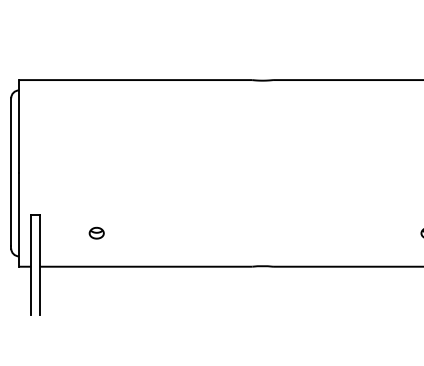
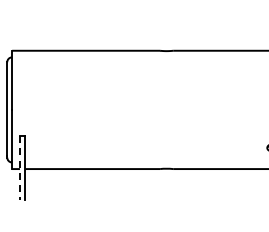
part: (96, 232) -> (61, 147), removed
line: (30, 265) -> (19, 168), solid -> dashed

